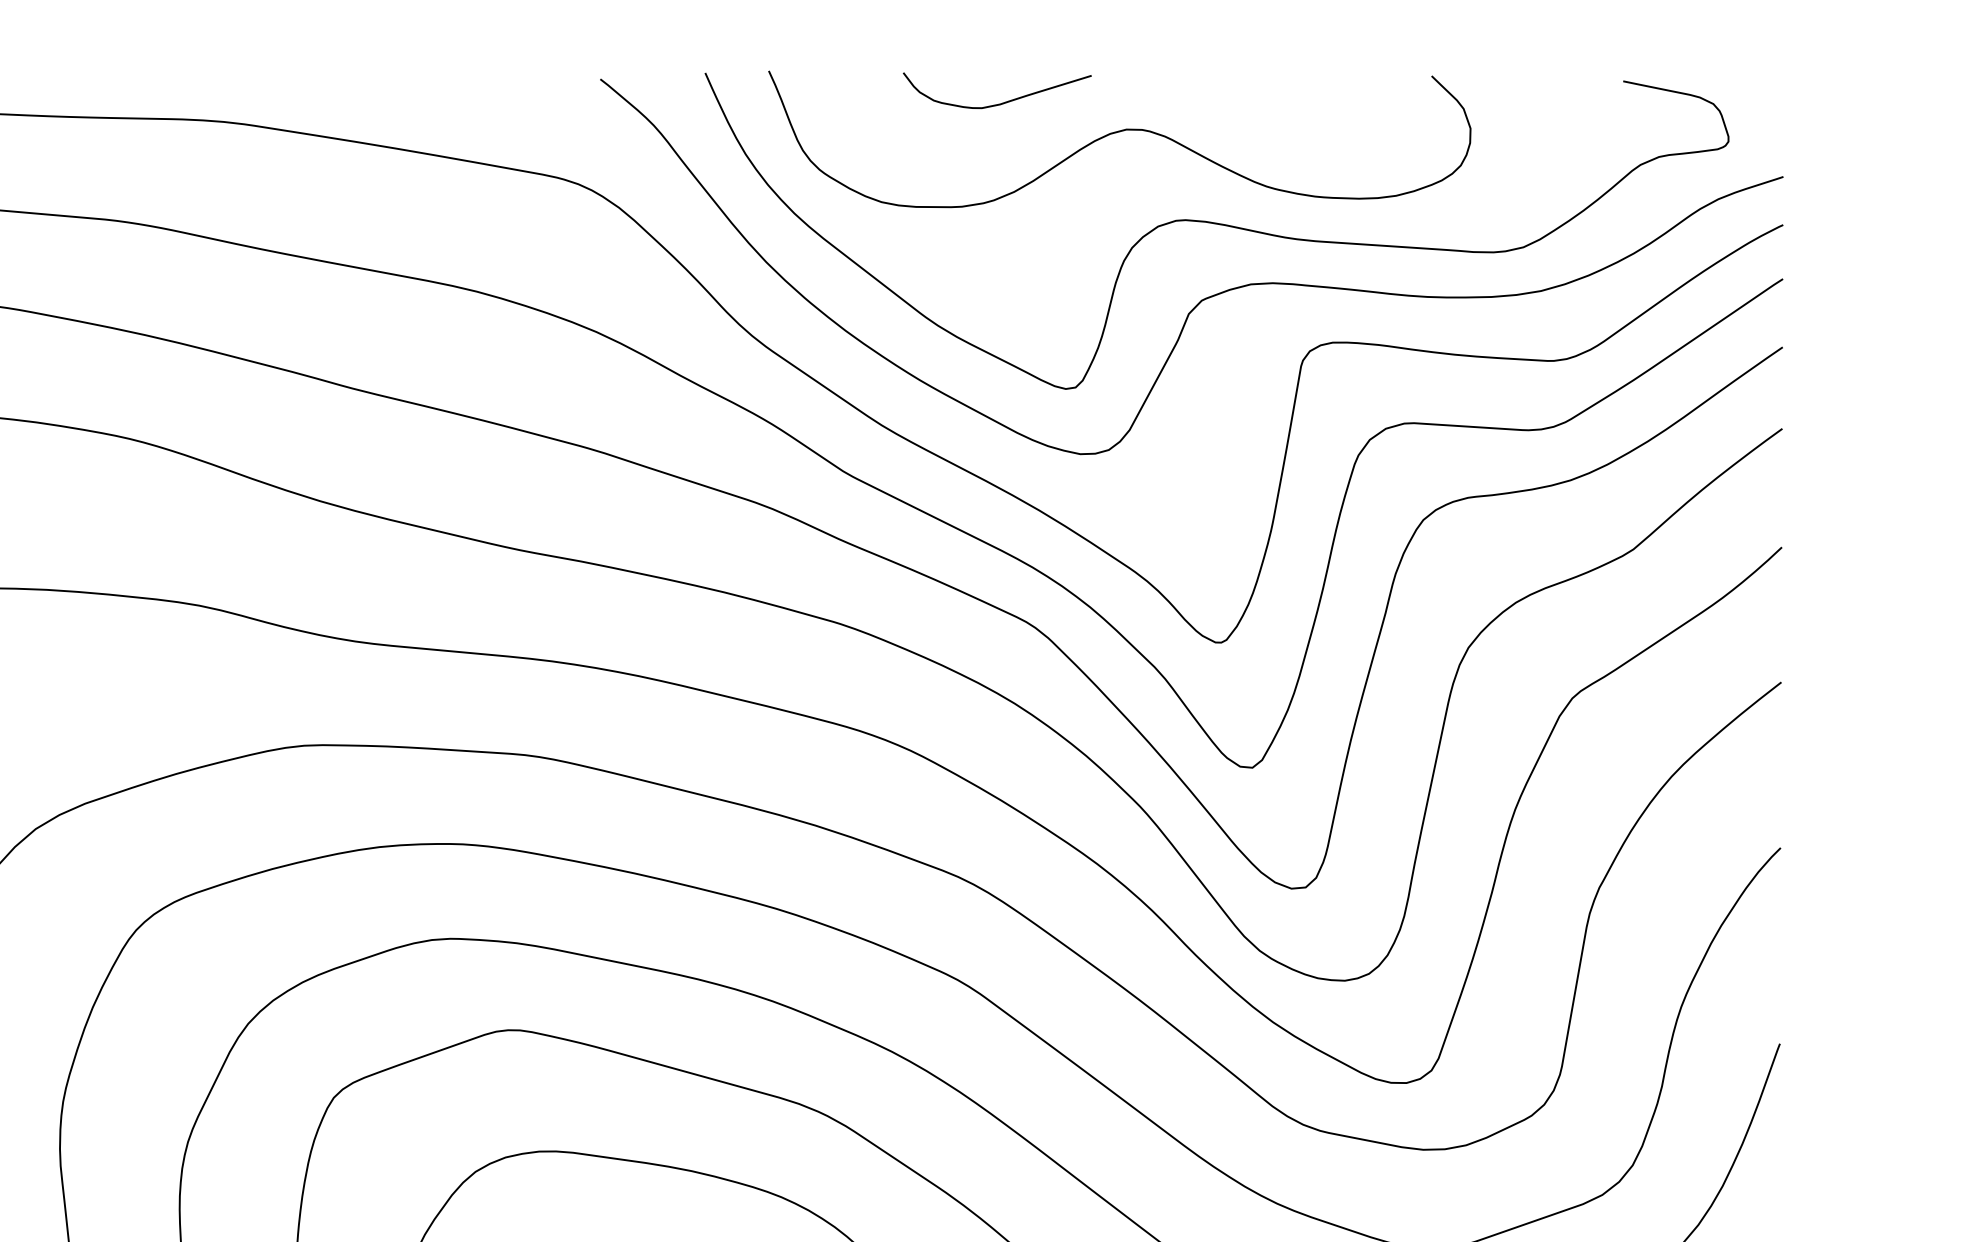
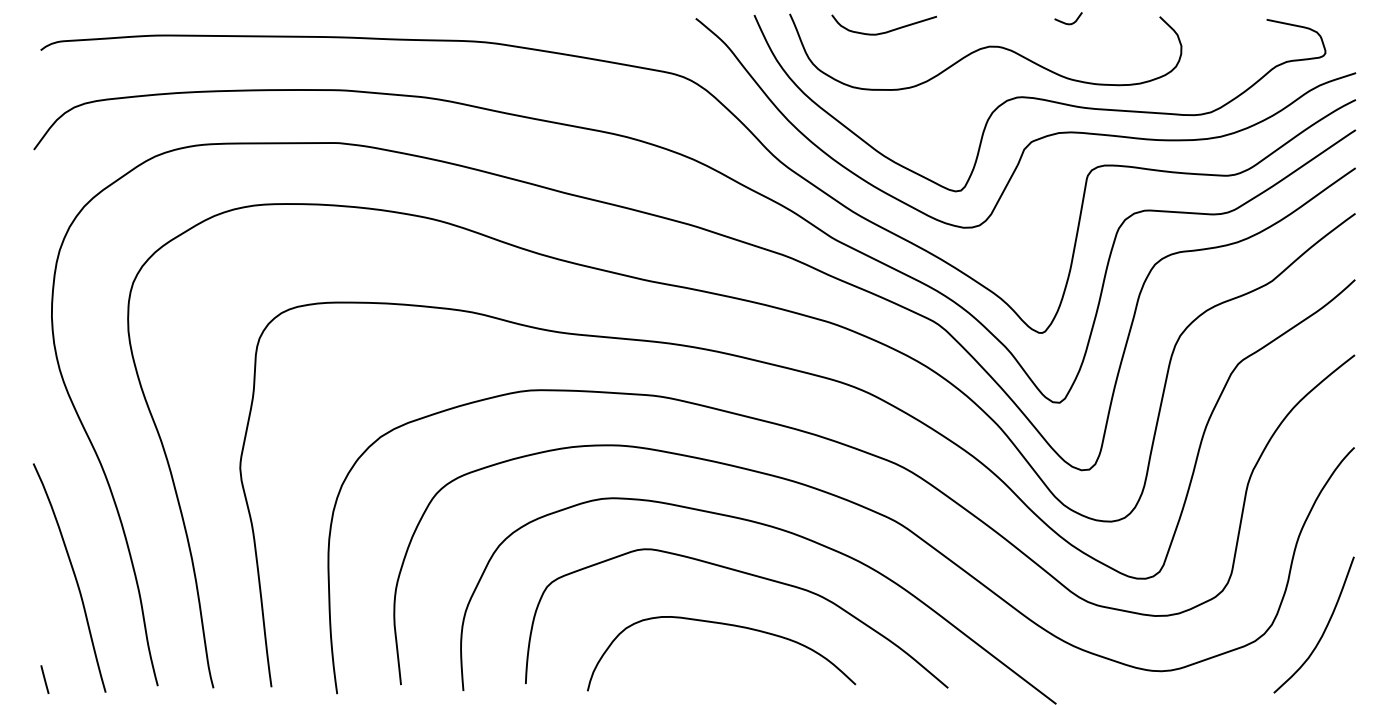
curve: (1262, 86) -> (1065, 22), added
curve: (999, 102) -> (885, 31), moved

